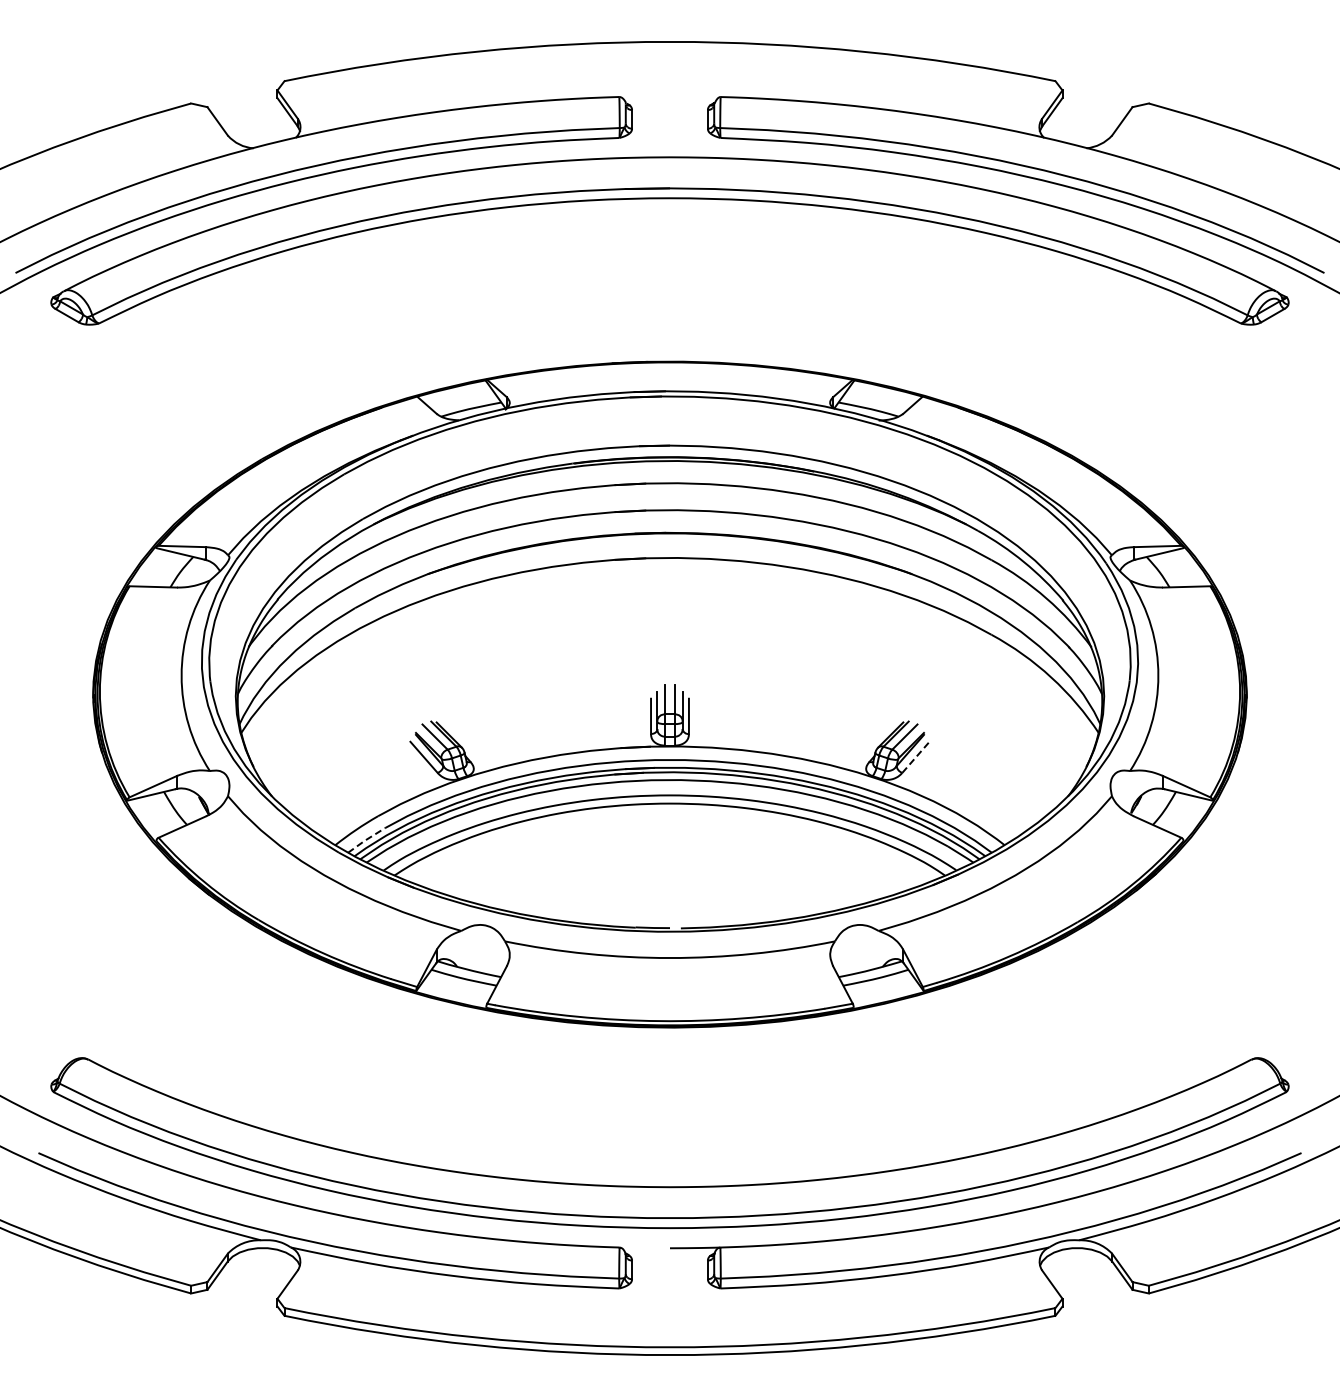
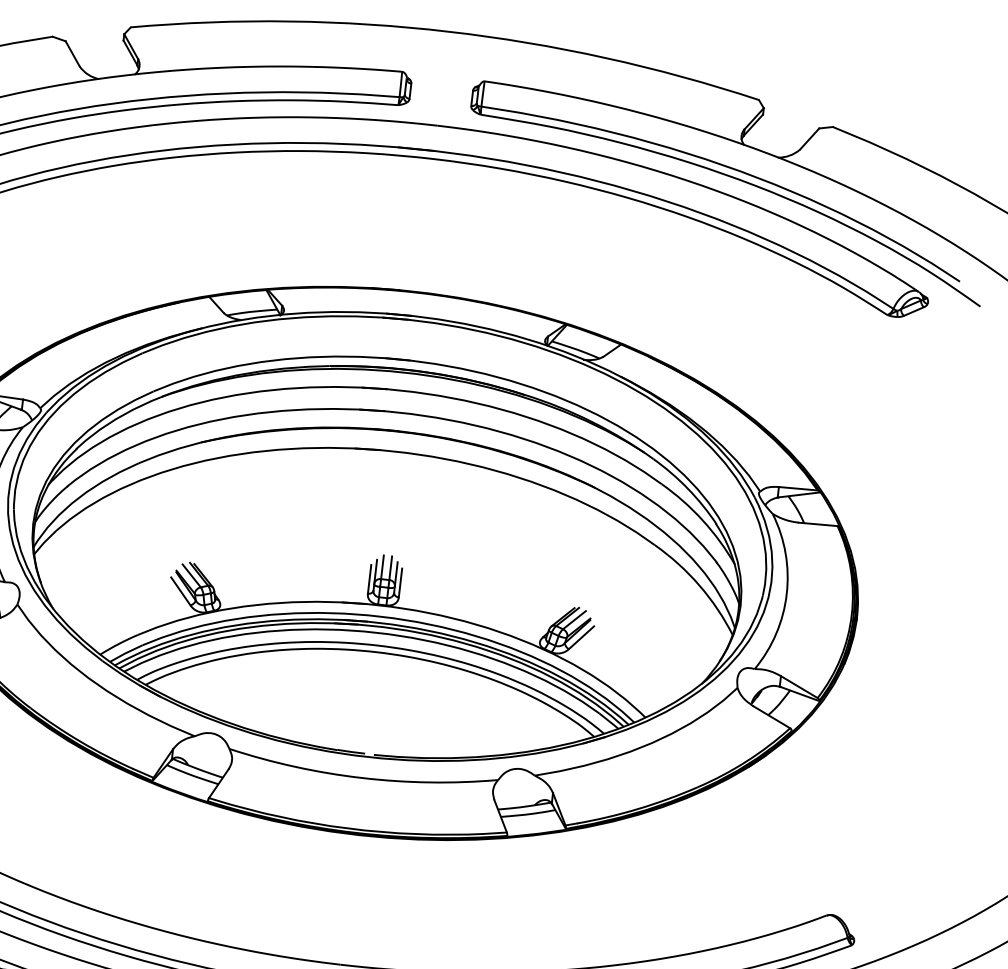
line: (915, 757) -> (581, 637), dashed -> solid
line: (366, 839) -> (126, 652), dashed -> solid

